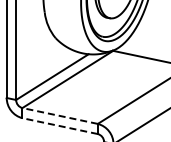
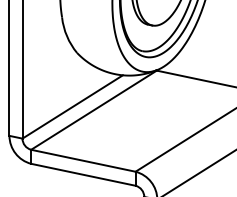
line: (60, 115) -> (83, 160), dashed -> solid
line: (60, 126) -> (83, 175), dashed -> solid

